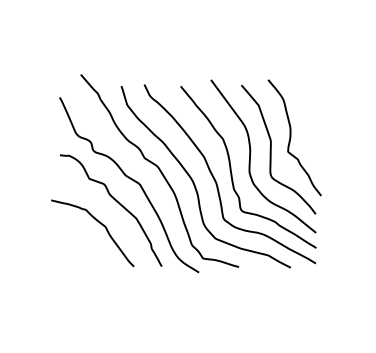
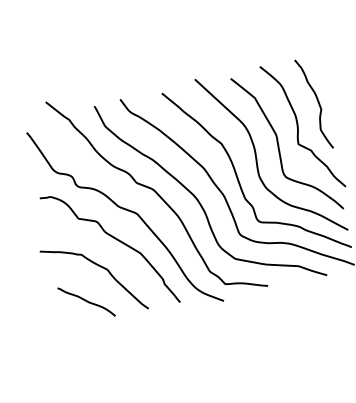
curve: (311, 120) -> (318, 103), added
curve: (82, 250) -> (86, 301), added

